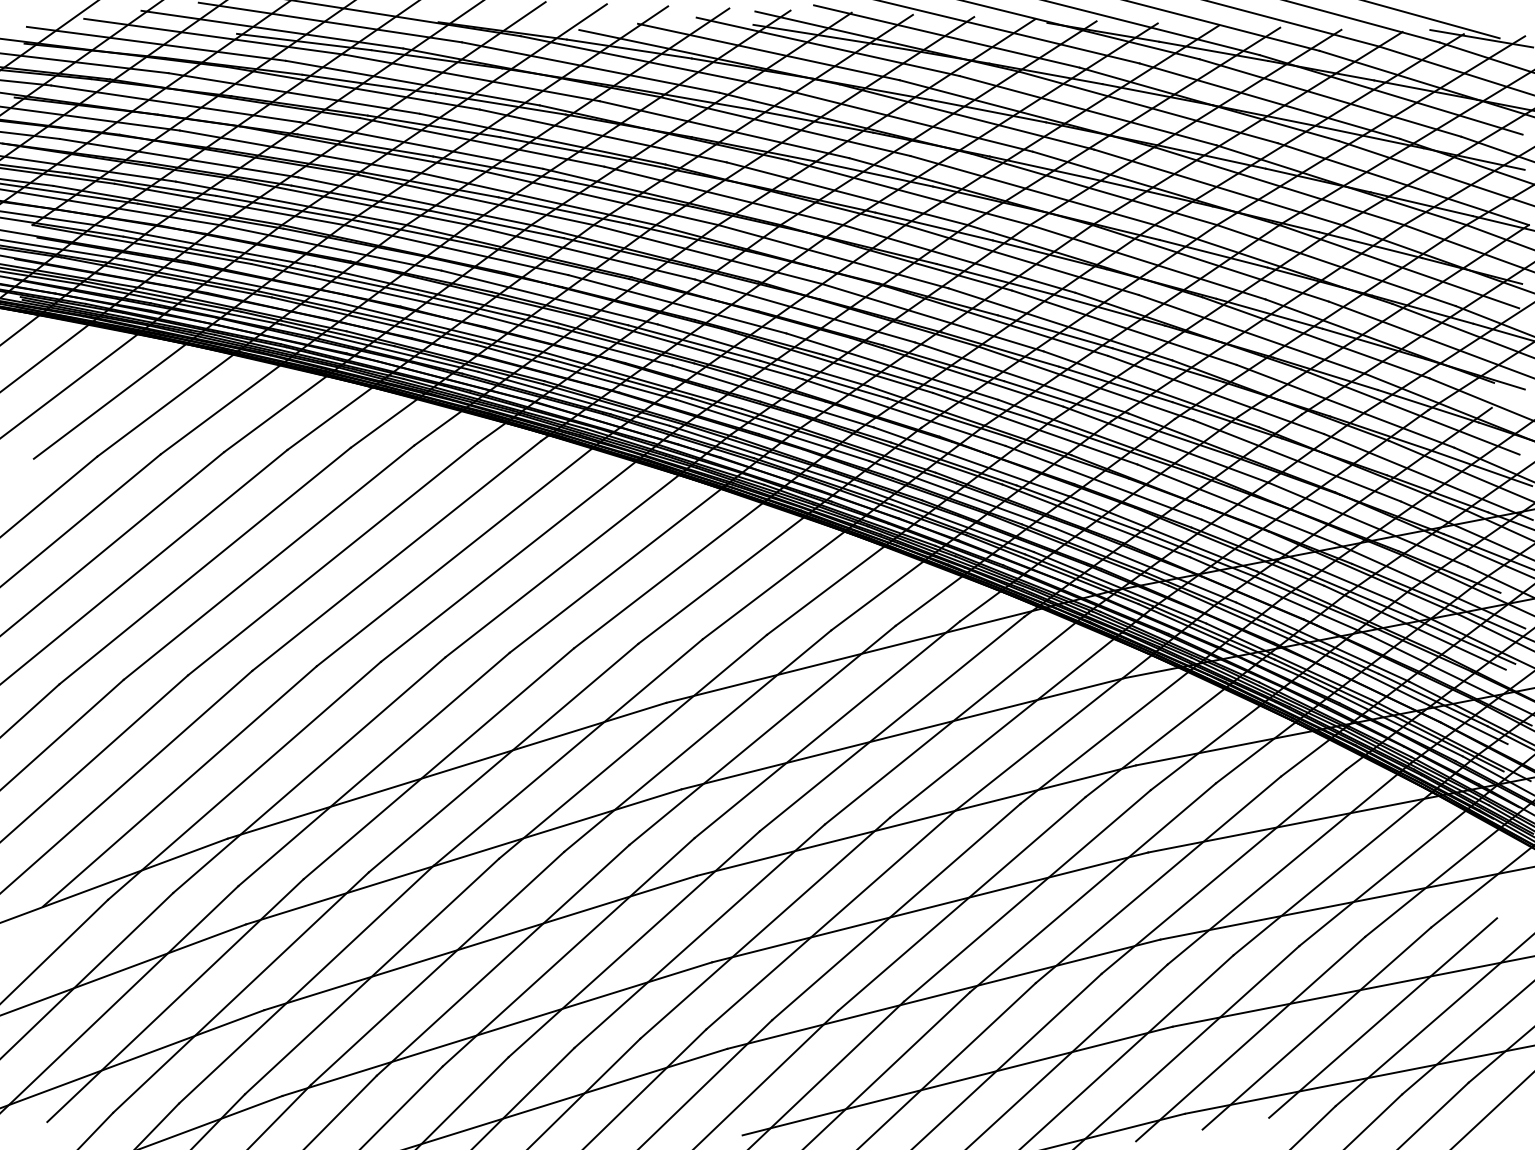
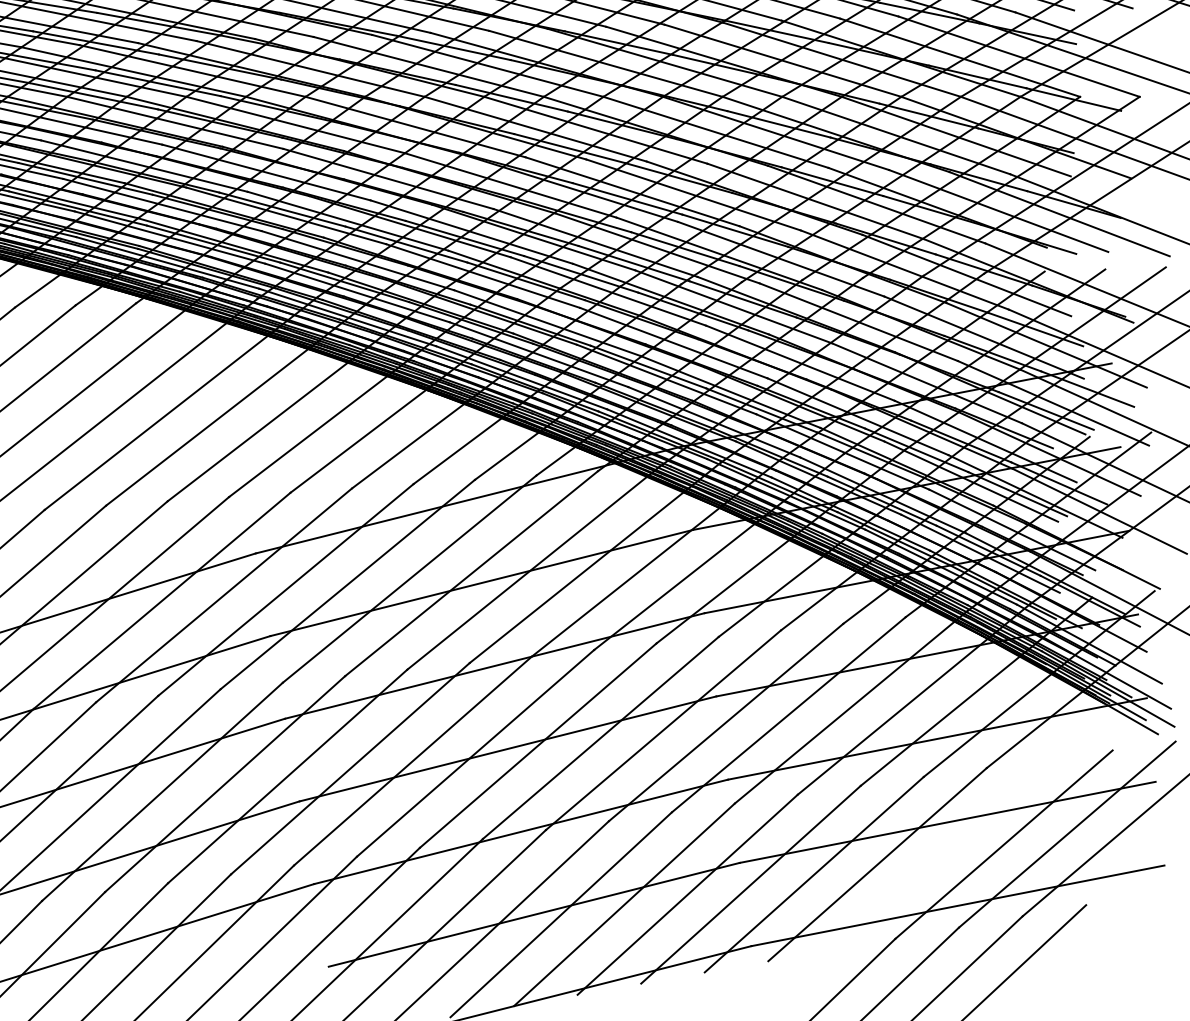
line: (1383, 1017) -> (941, 854), removed

